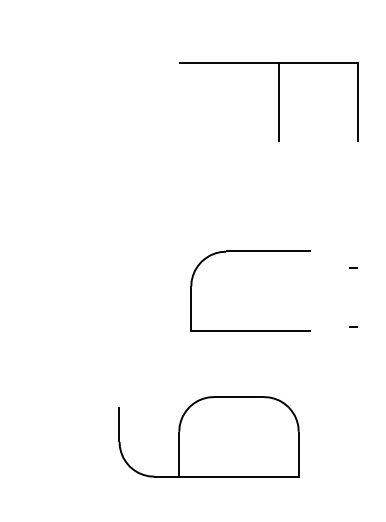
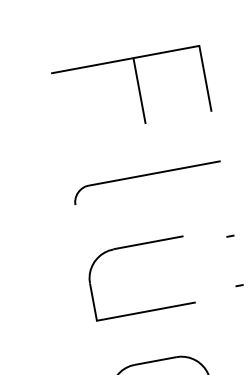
part: (278, 101) -> (139, 90), moved
part: (267, 178) -> (145, 175), added
part: (250, 251) -> (133, 245), moved

